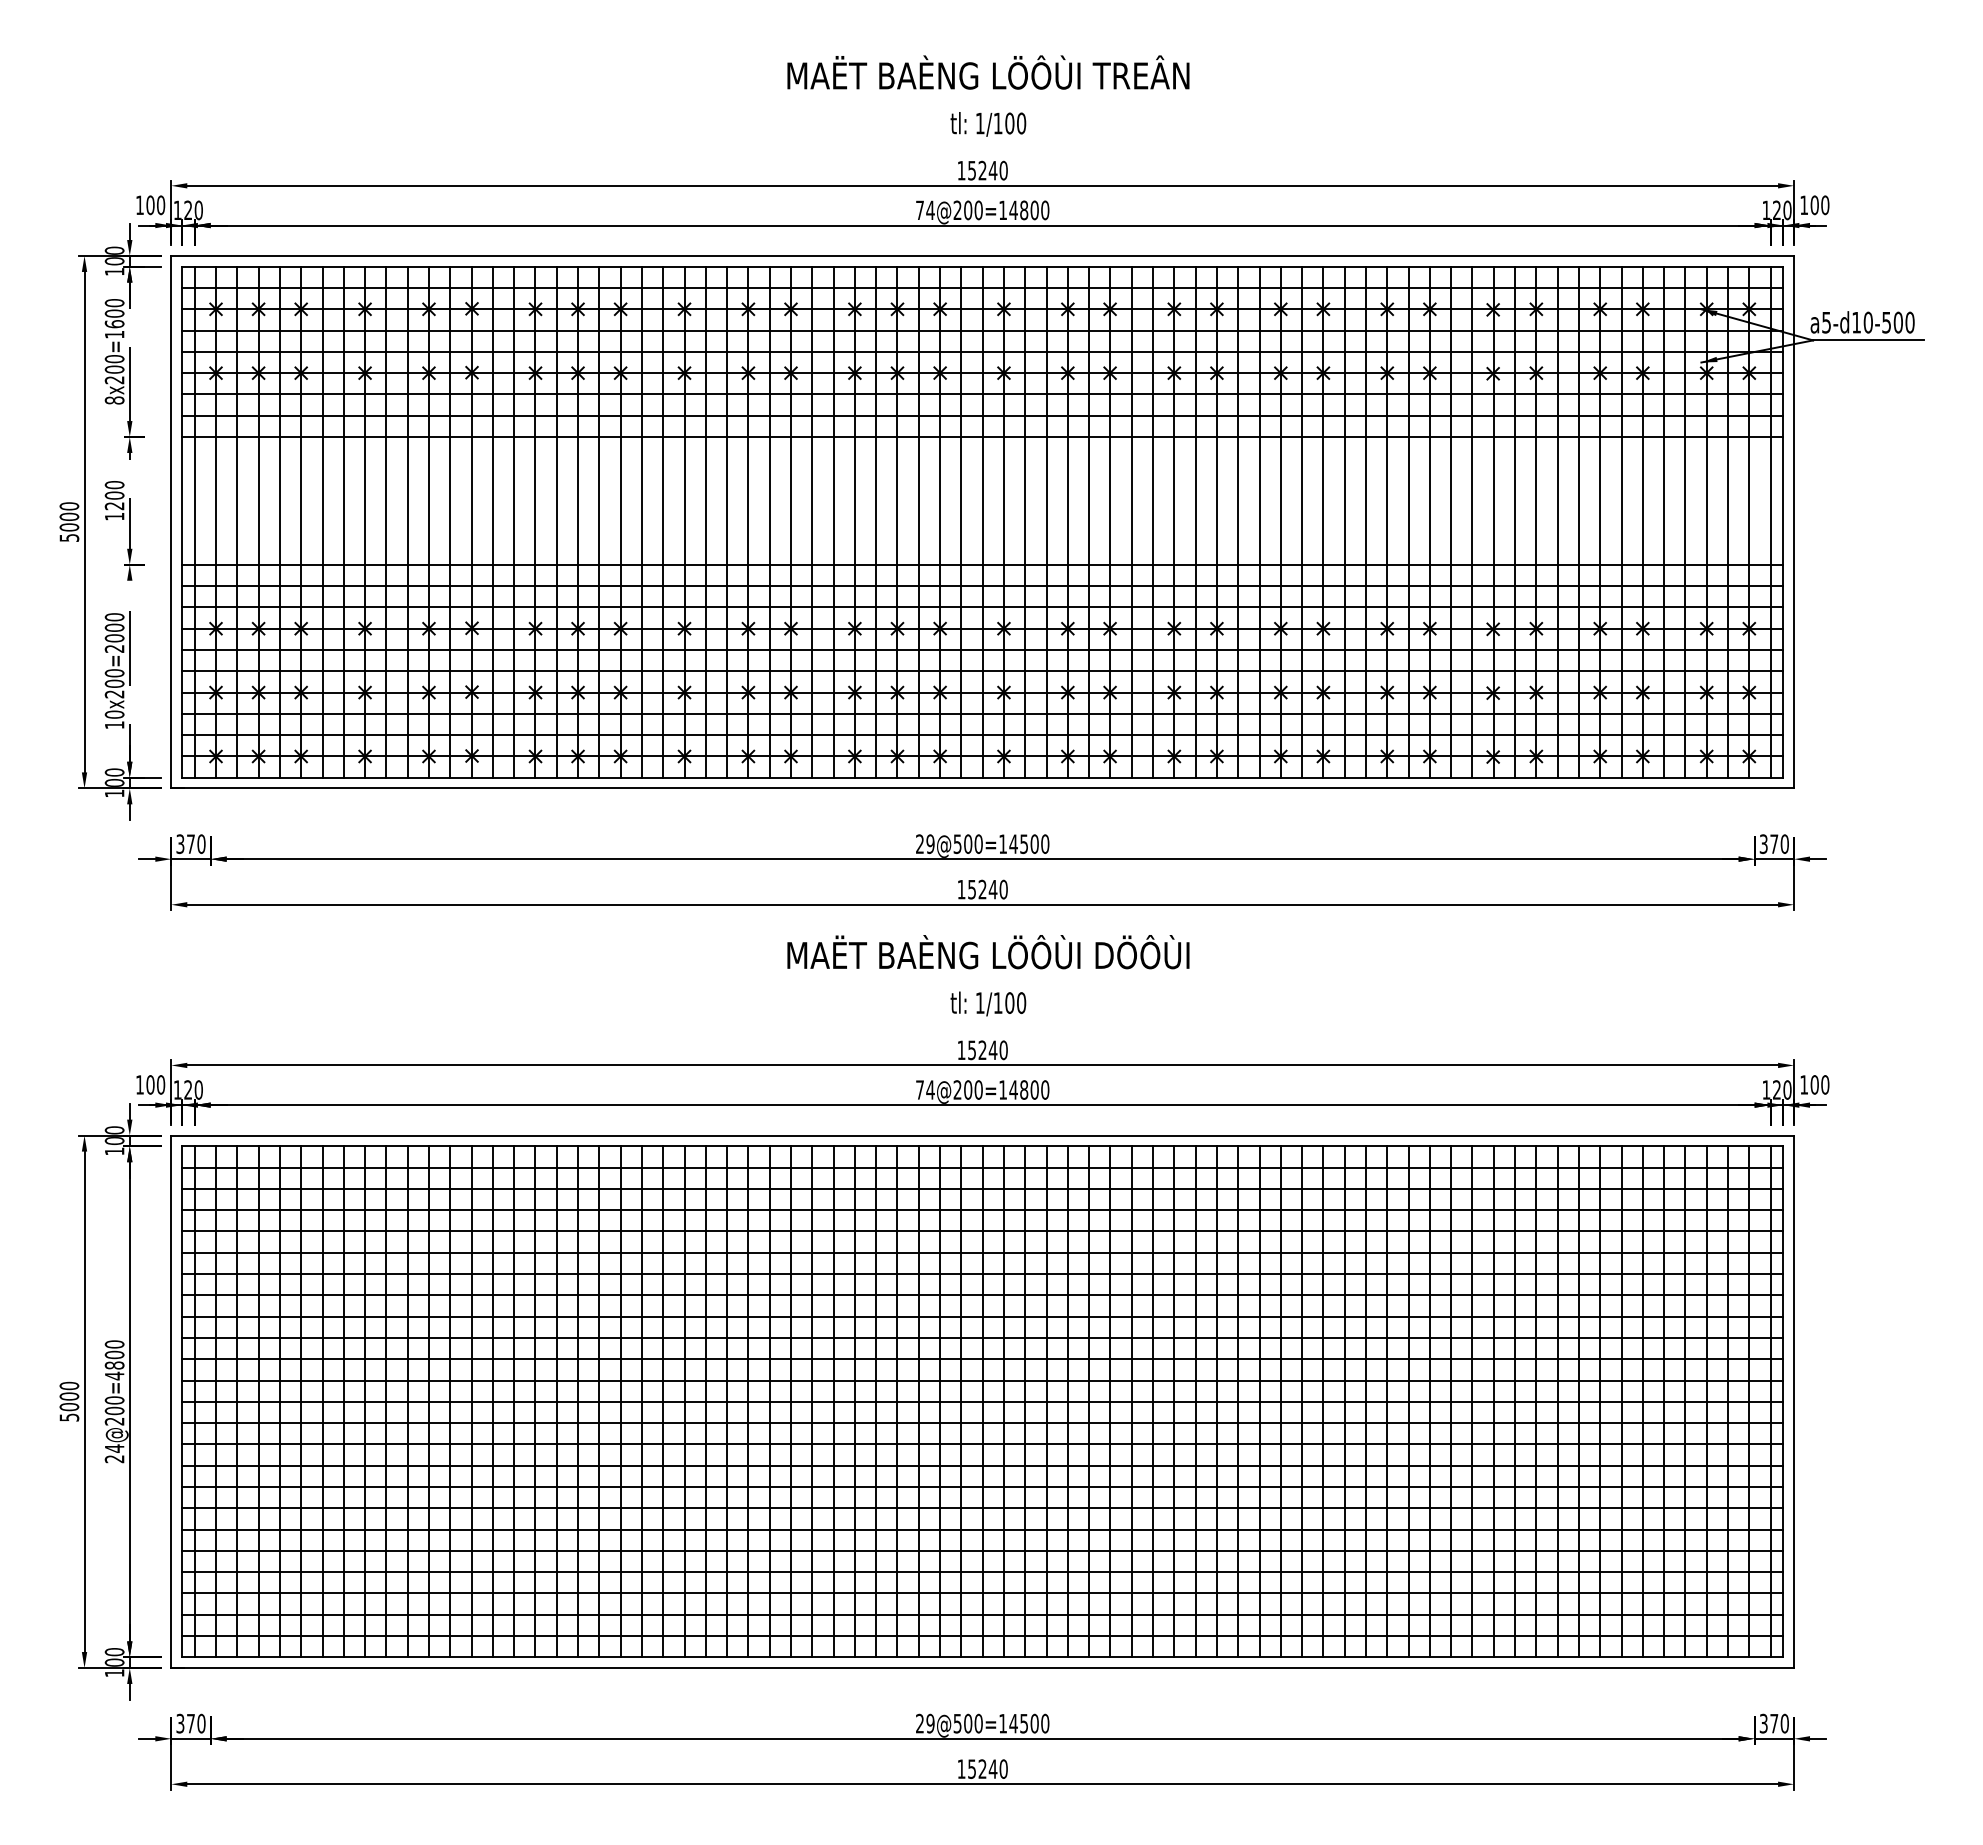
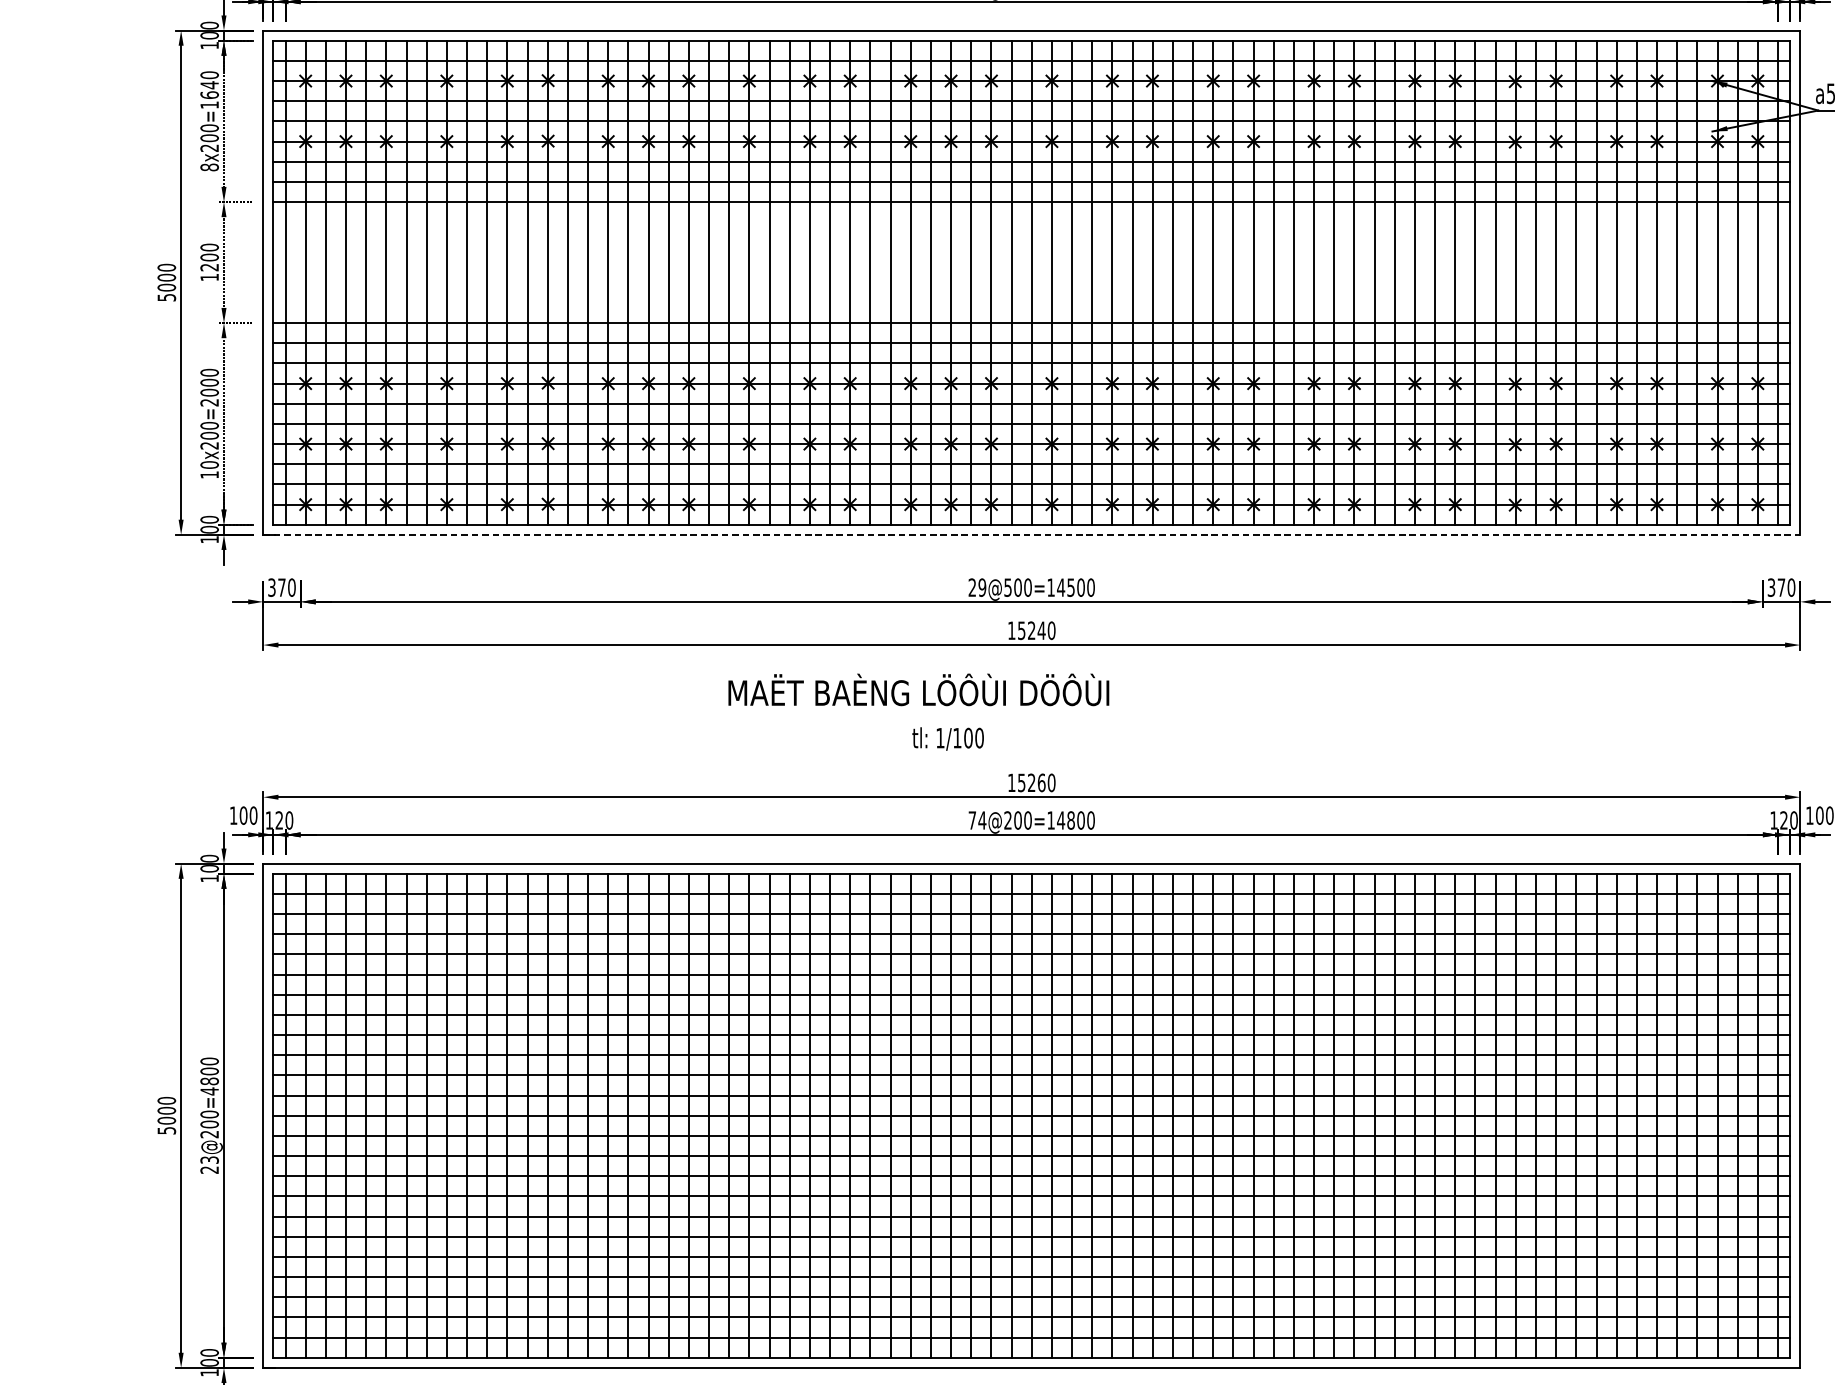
text: (114, 313) -> (209, 85), 8x200=1600 -> 8x200=1640
line: (983, 788) -> (1032, 534), solid -> dashed
text: (988, 952) -> (918, 690), moved
text: (988, 1003) -> (948, 738), moved
text: (992, 1050) -> (1041, 783), 15240 -> 15260
text: (114, 1448) -> (209, 1160), 24@200=4800 -> 23@200=4800

